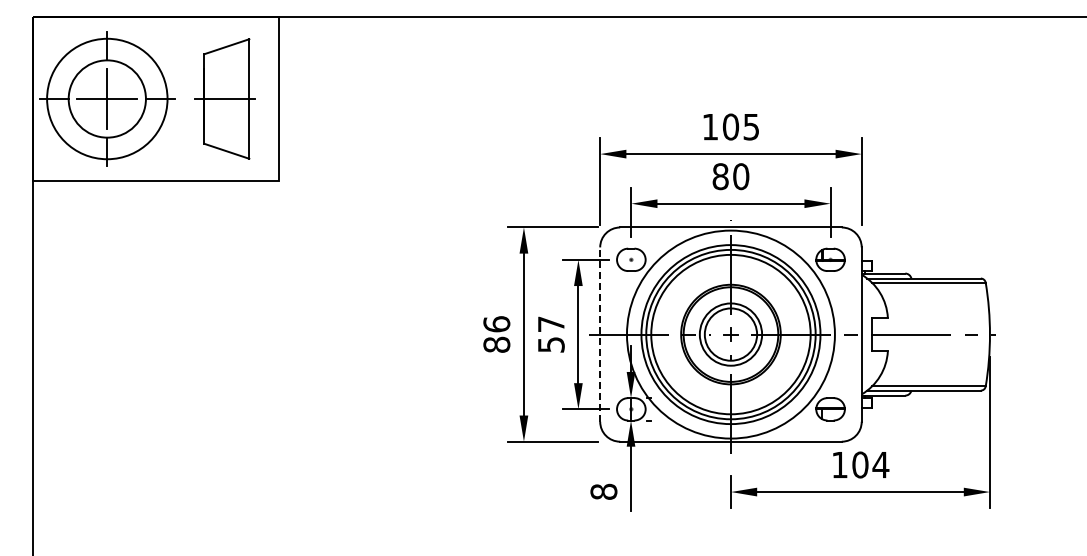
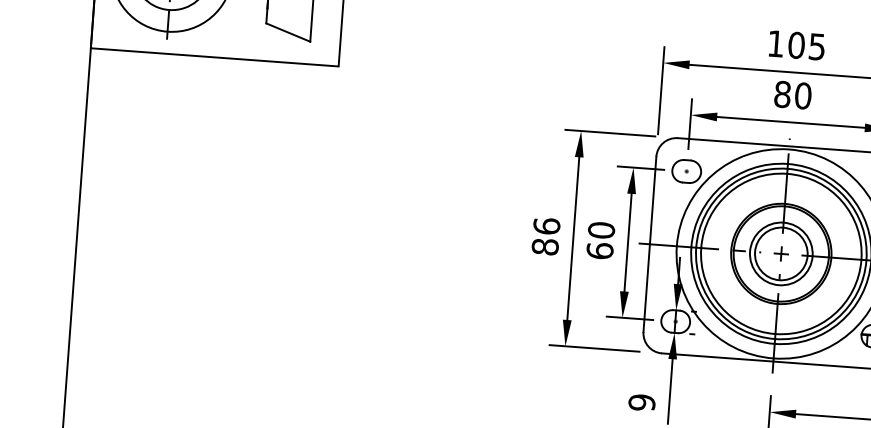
text: (550, 334) -> (599, 240), 57 -> 60
line: (600, 334) -> (650, 244), dashed -> solid
text: (603, 491) -> (641, 402), 8 -> 9

